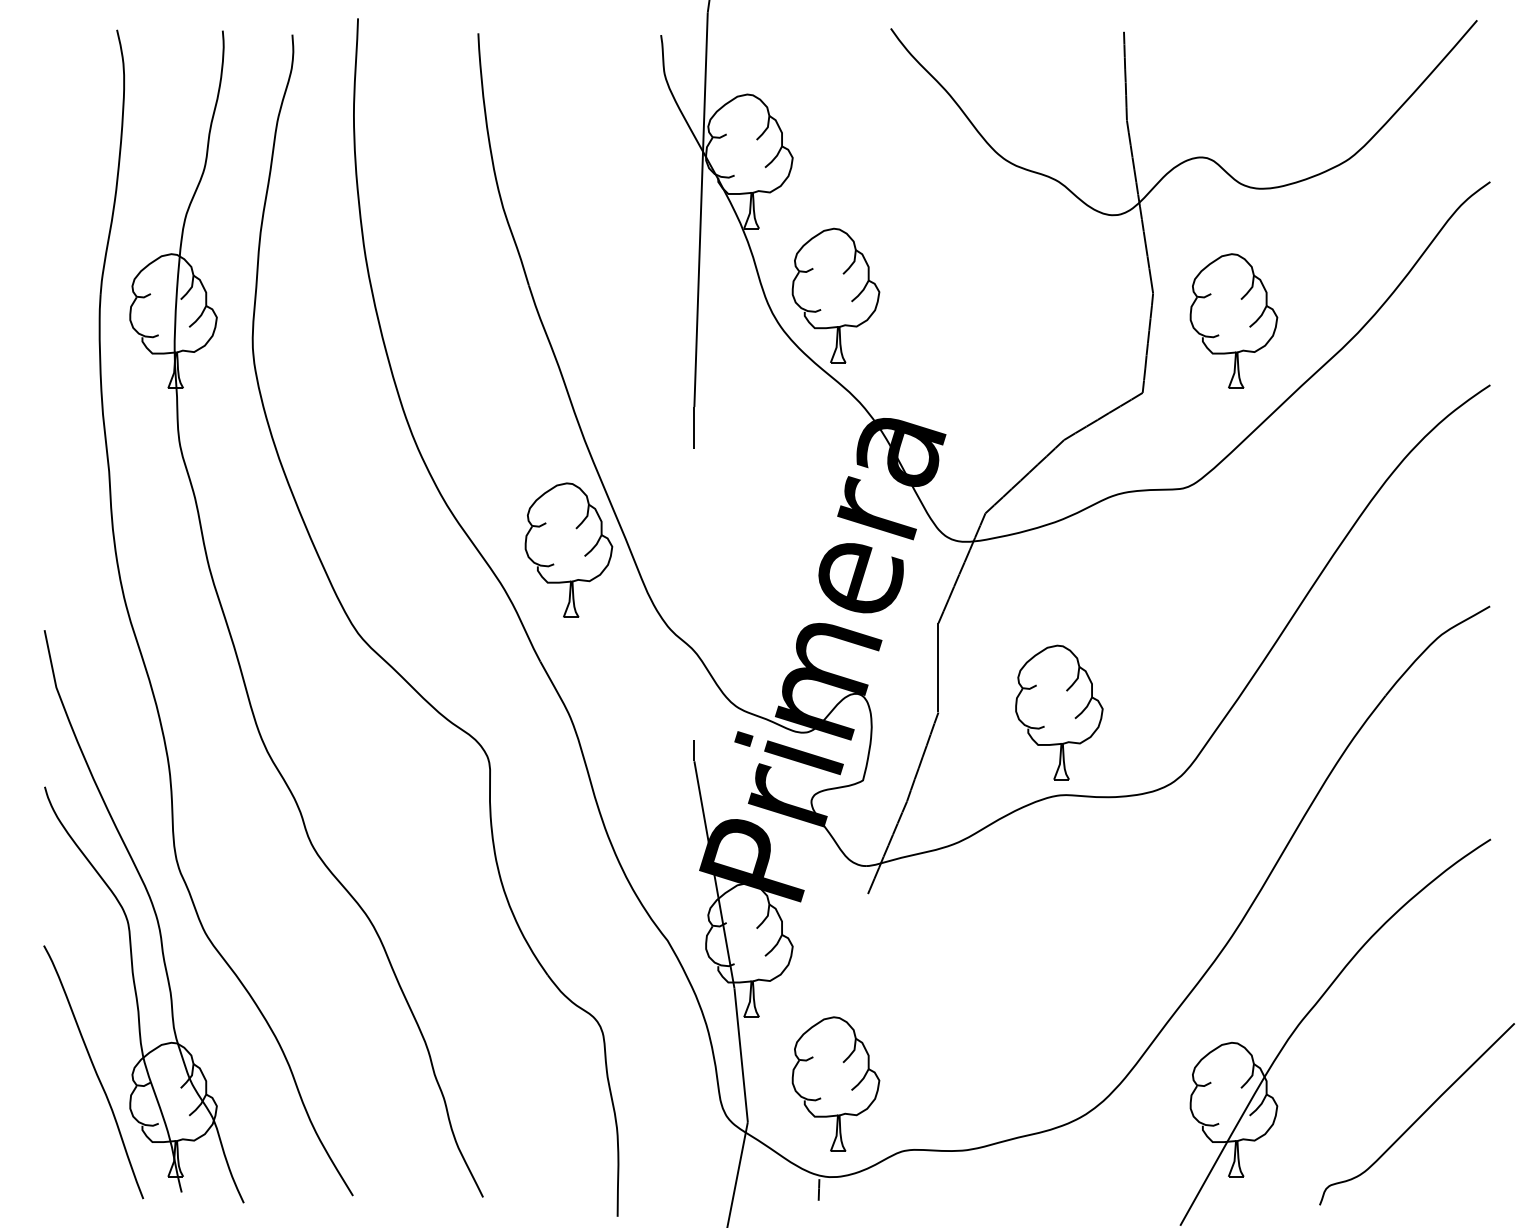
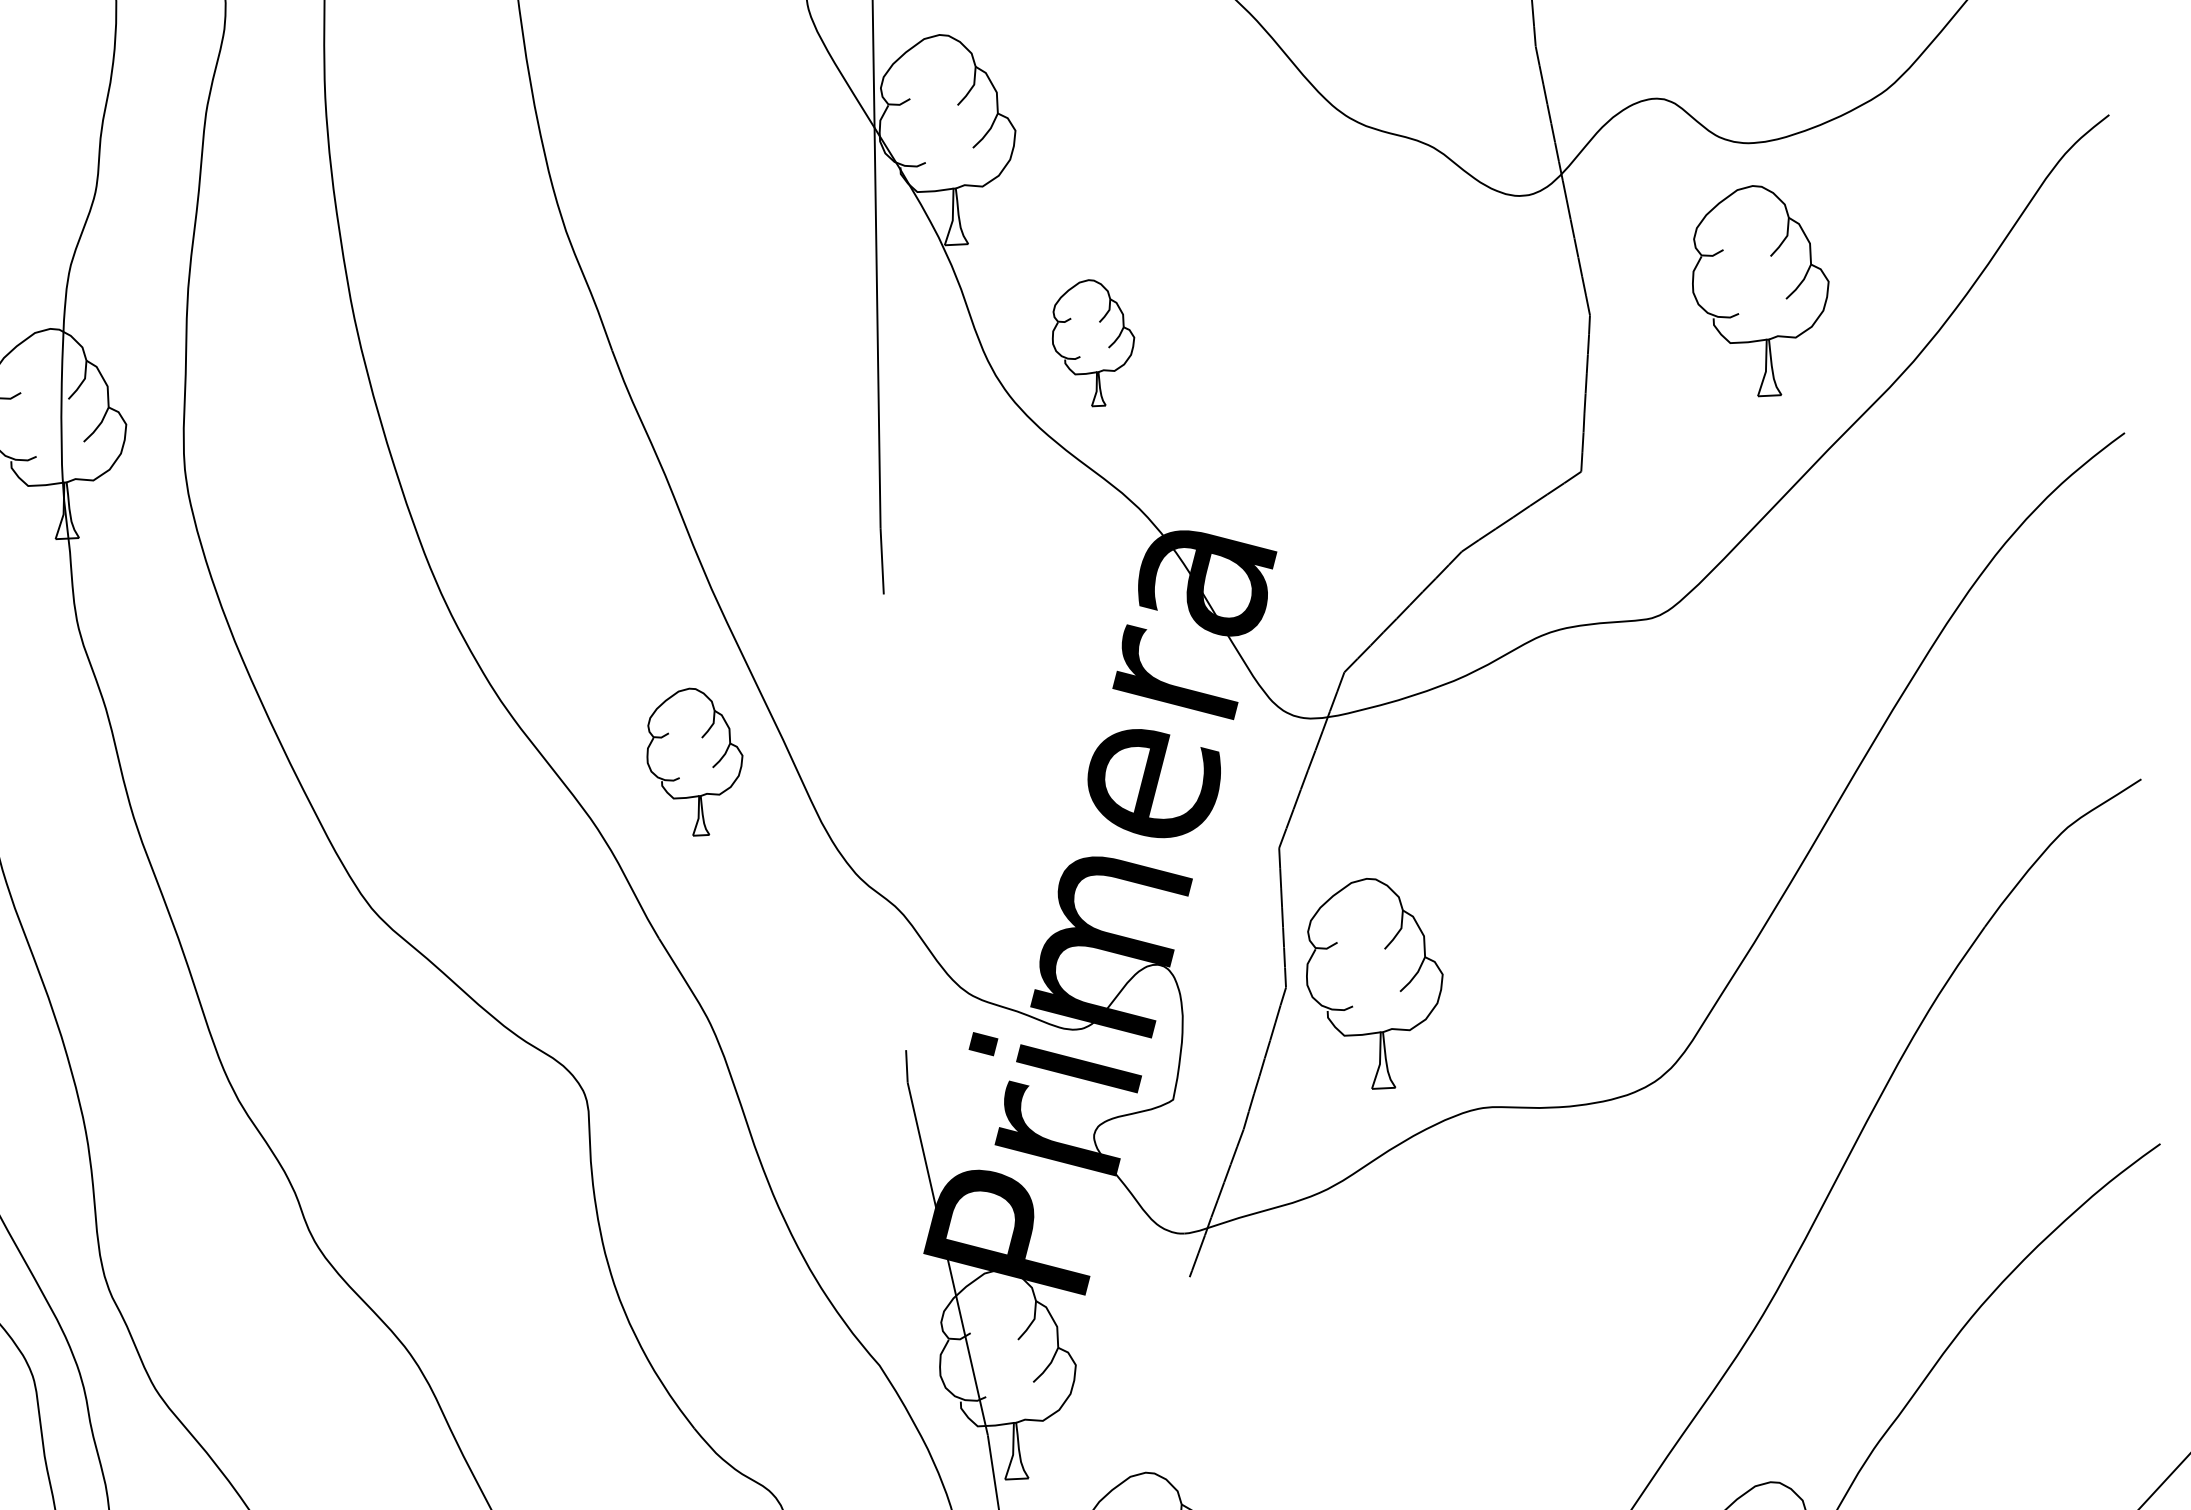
part: (835, 295) -> (1092, 342), size x0.6
part: (1233, 320) -> (1760, 289), moved
part: (568, 549) -> (694, 760), size x0.7
part: (1059, 712) -> (1375, 983), moved

